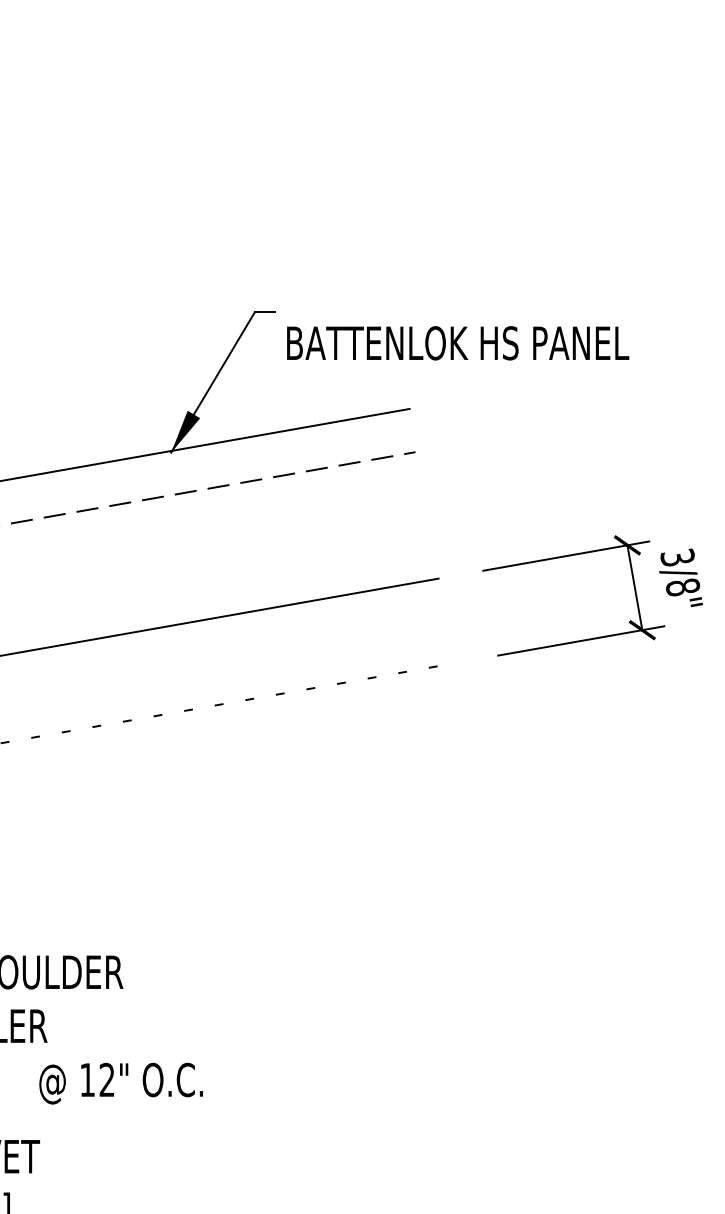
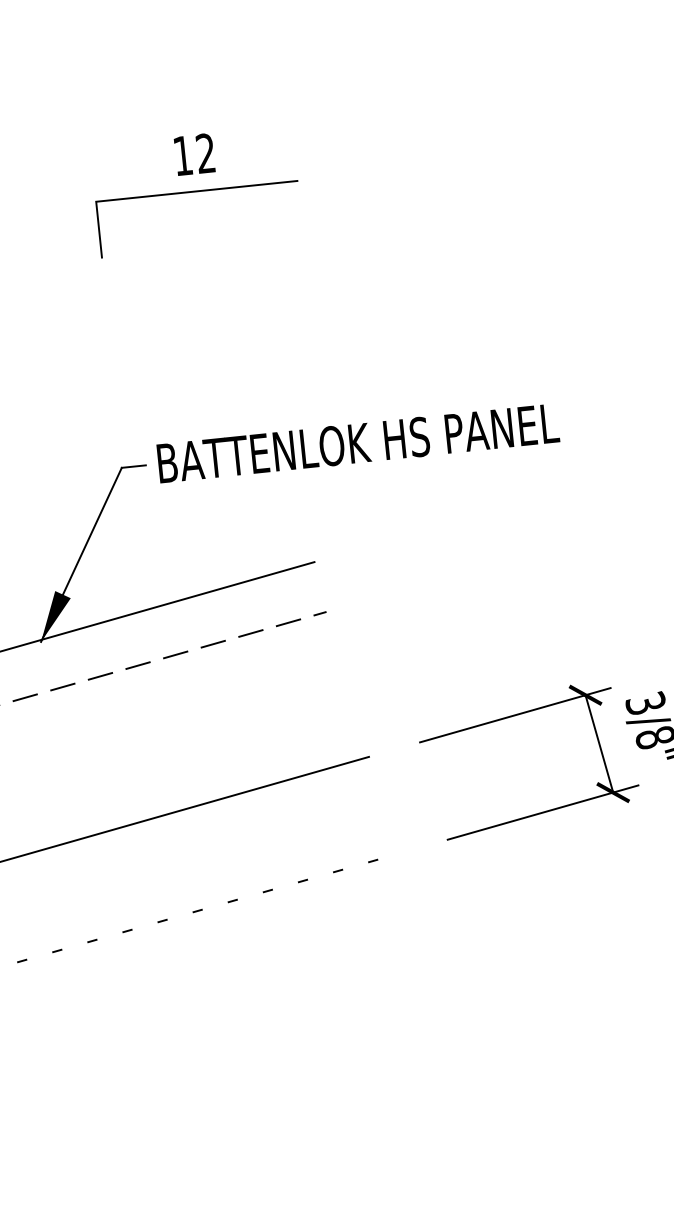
part: (341, 84) -> (195, 191), added
text: (458, 343) -> (358, 443), moved

